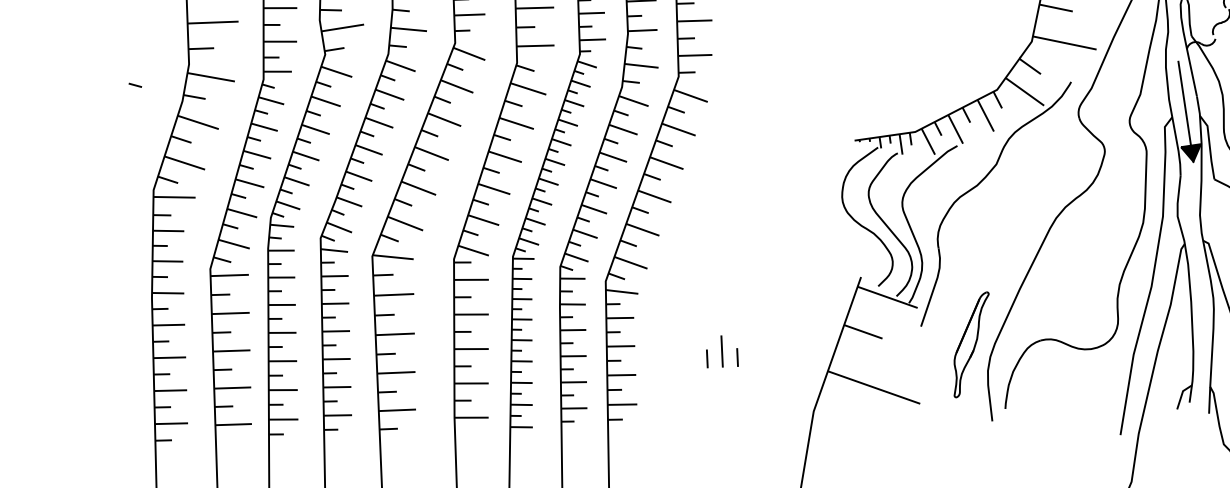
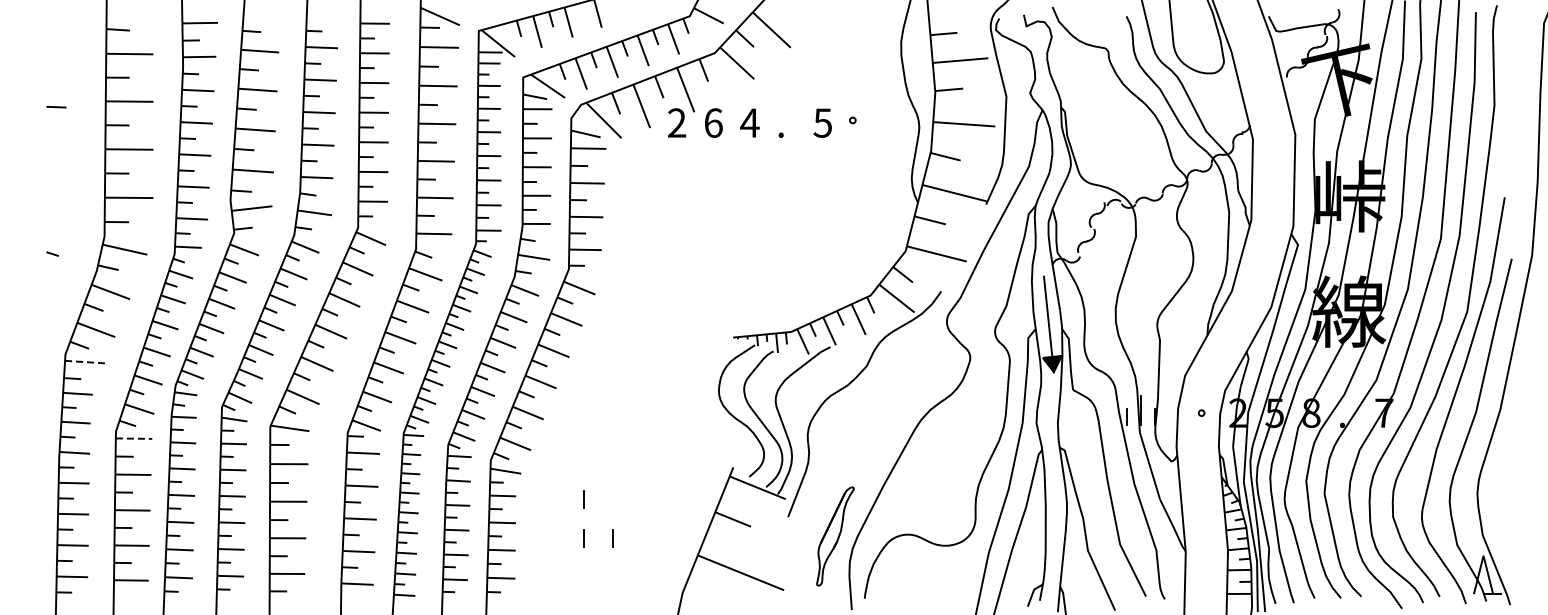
line: (175, 197) -> (85, 362), solid -> dashed
line: (230, 275) -> (134, 438), solid -> dashed
line: (705, 317) -> (583, 499), added
line: (722, 350) -> (598, 531), removed

